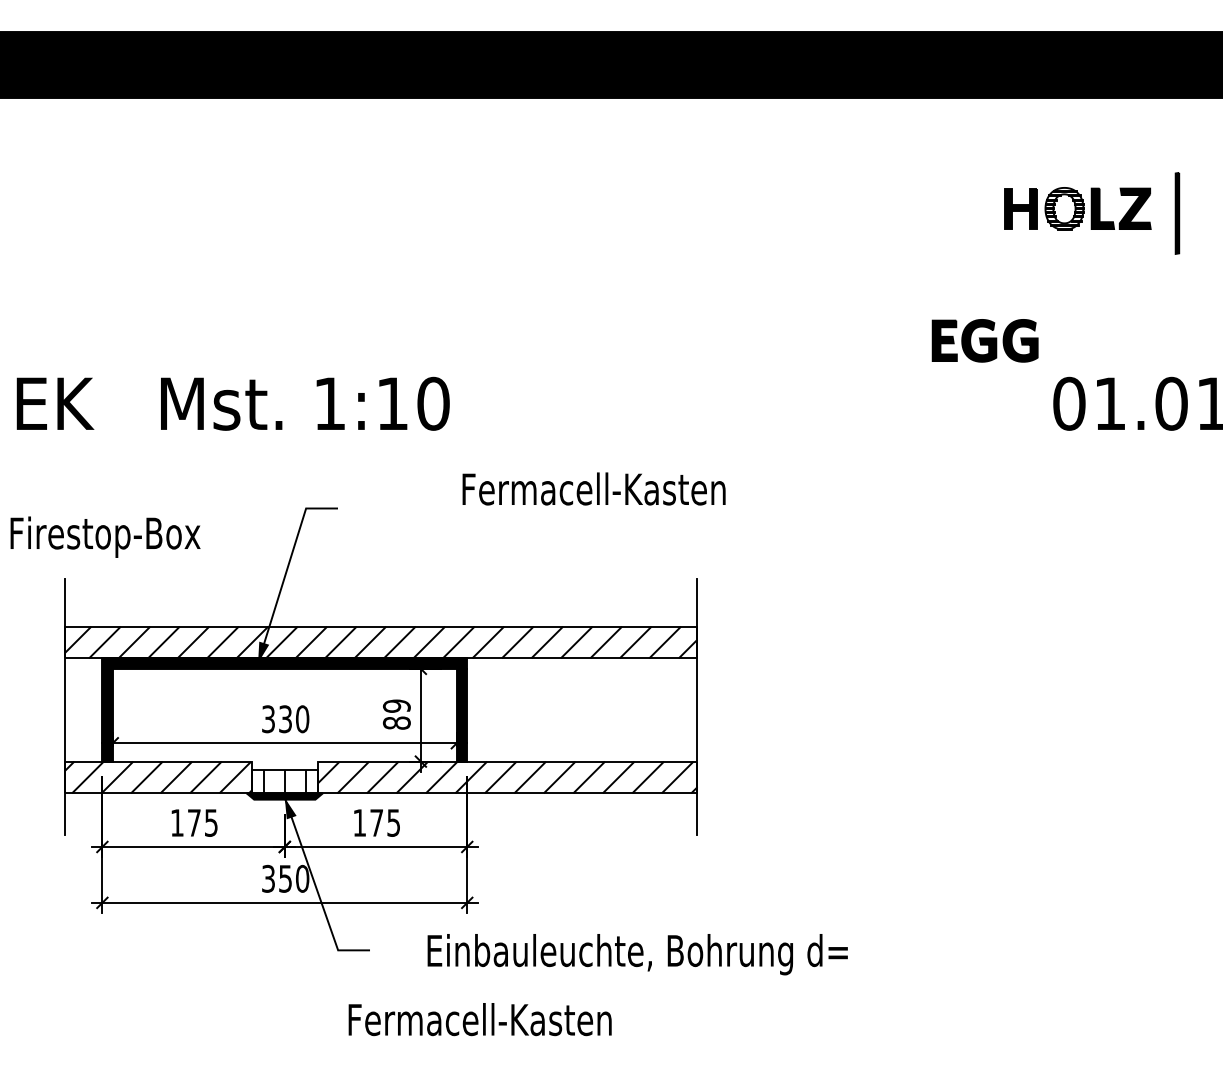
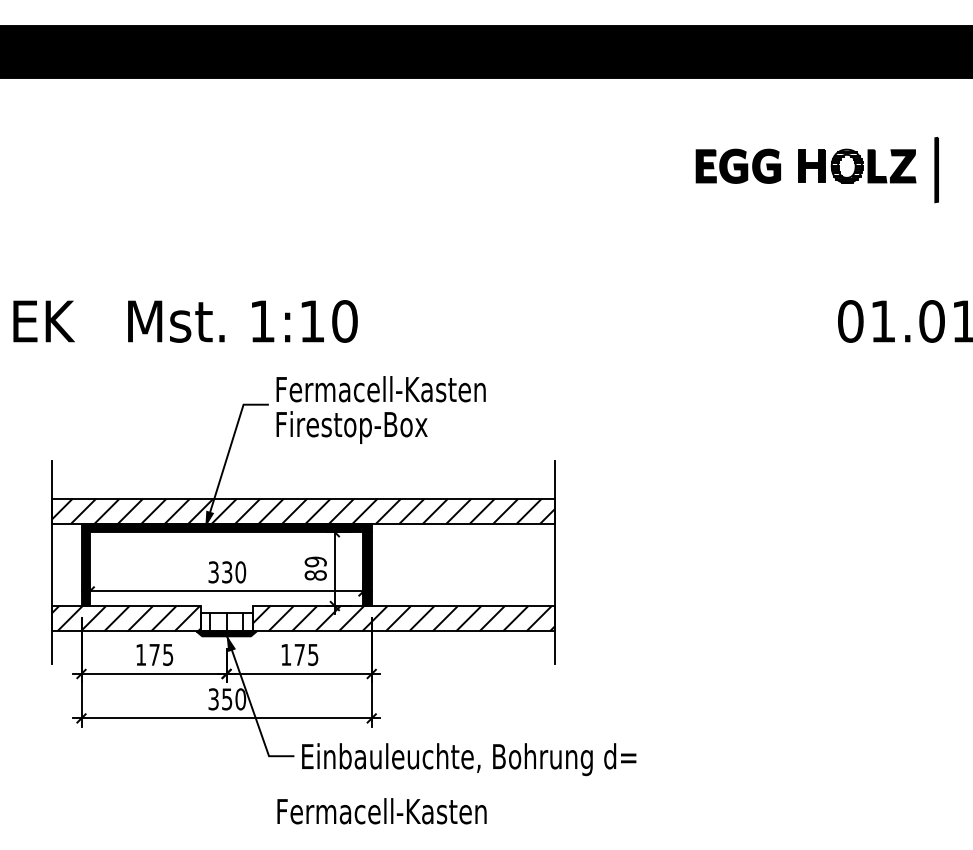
part: (984, 340) -> (737, 166), moved
text: (593, 488) -> (380, 388), moved
text: (105, 536) -> (352, 426), moved
text: (637, 954) -> (468, 759), moved

